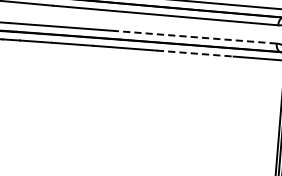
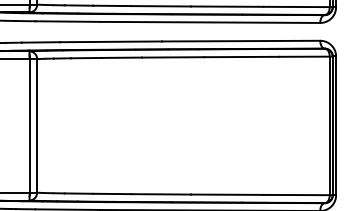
line: (195, 37) -> (240, 41), dashed -> solid
line: (195, 54) -> (242, 57), dashed -> solid

